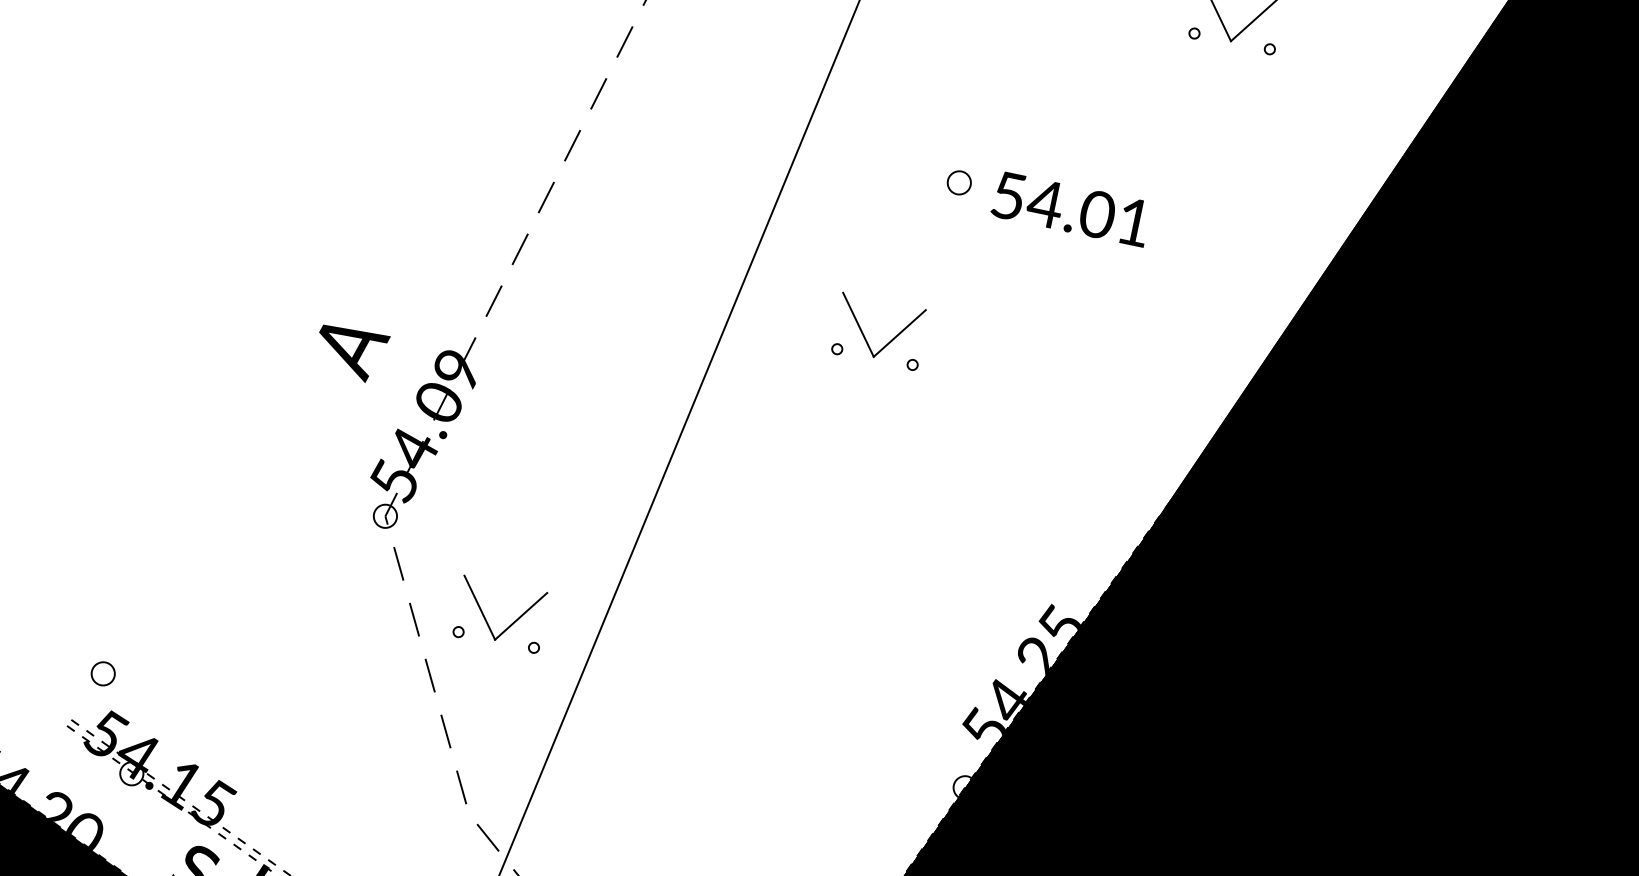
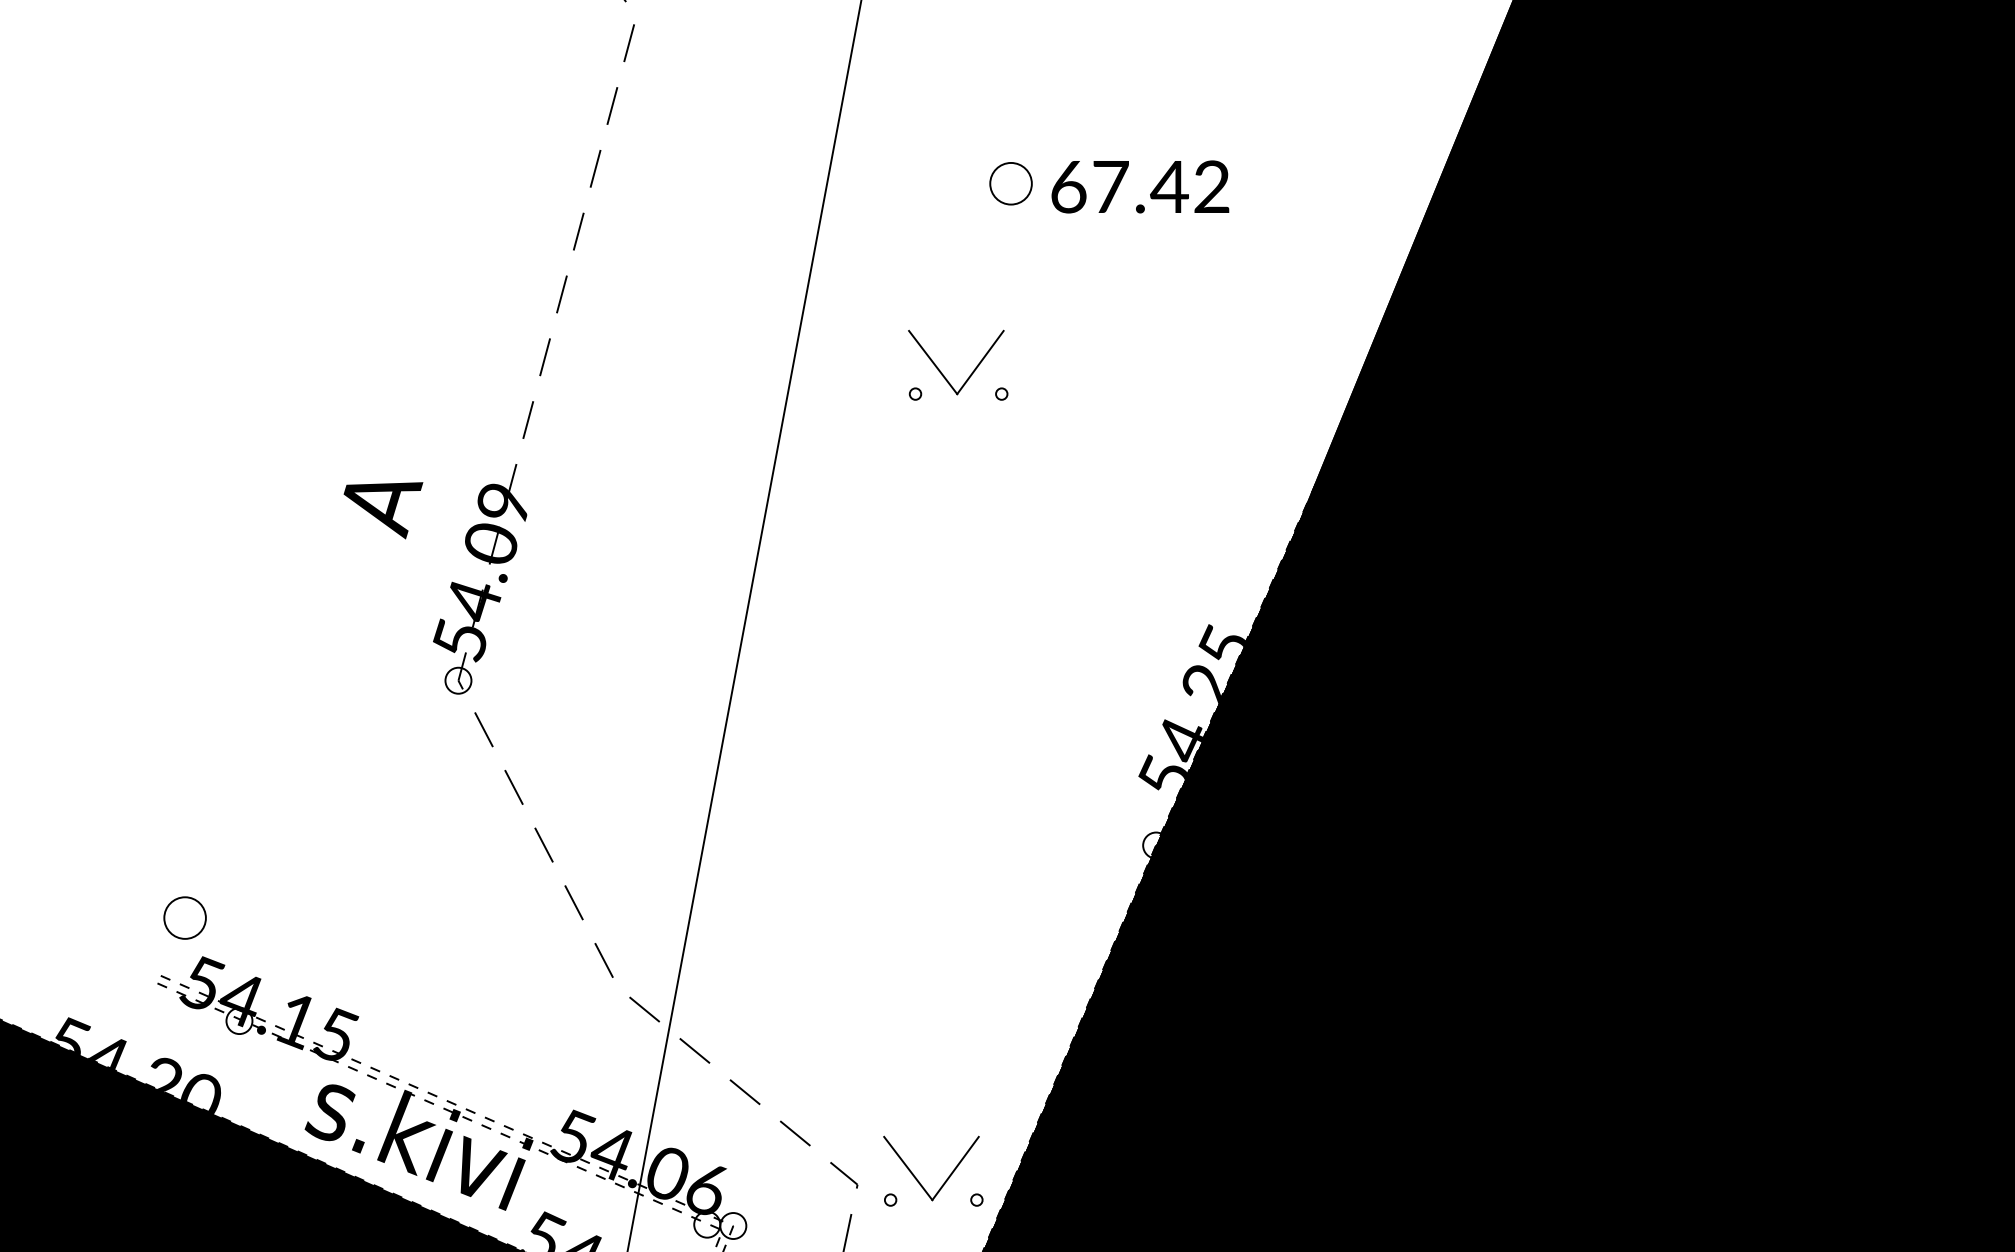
part: (959, 182) -> (1011, 183), size x1.6
text: (1071, 208) -> (1140, 186), 54.01 -> 67.42
part: (510, 624) -> (620, 770), removed
part: (103, 673) -> (185, 917), size x1.6

